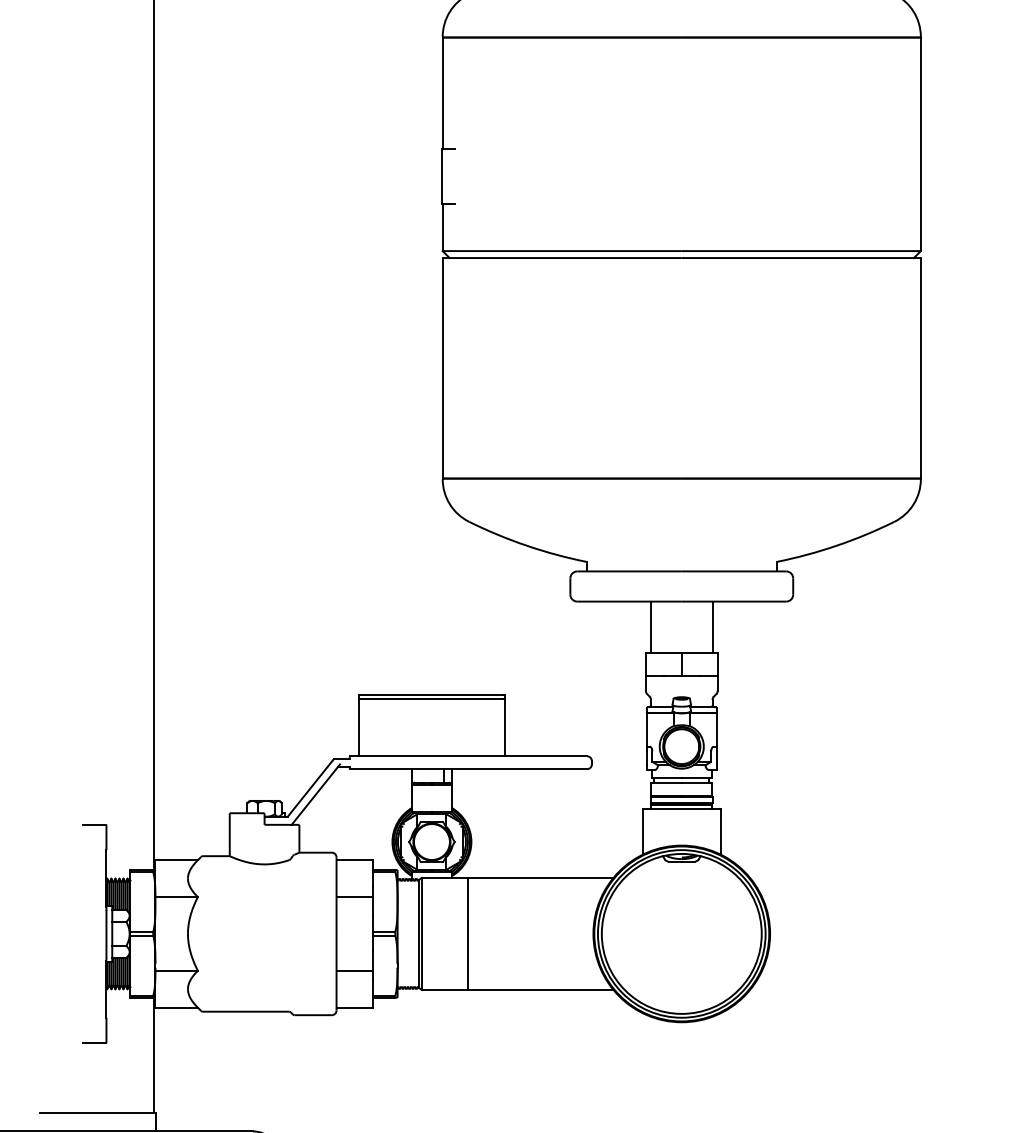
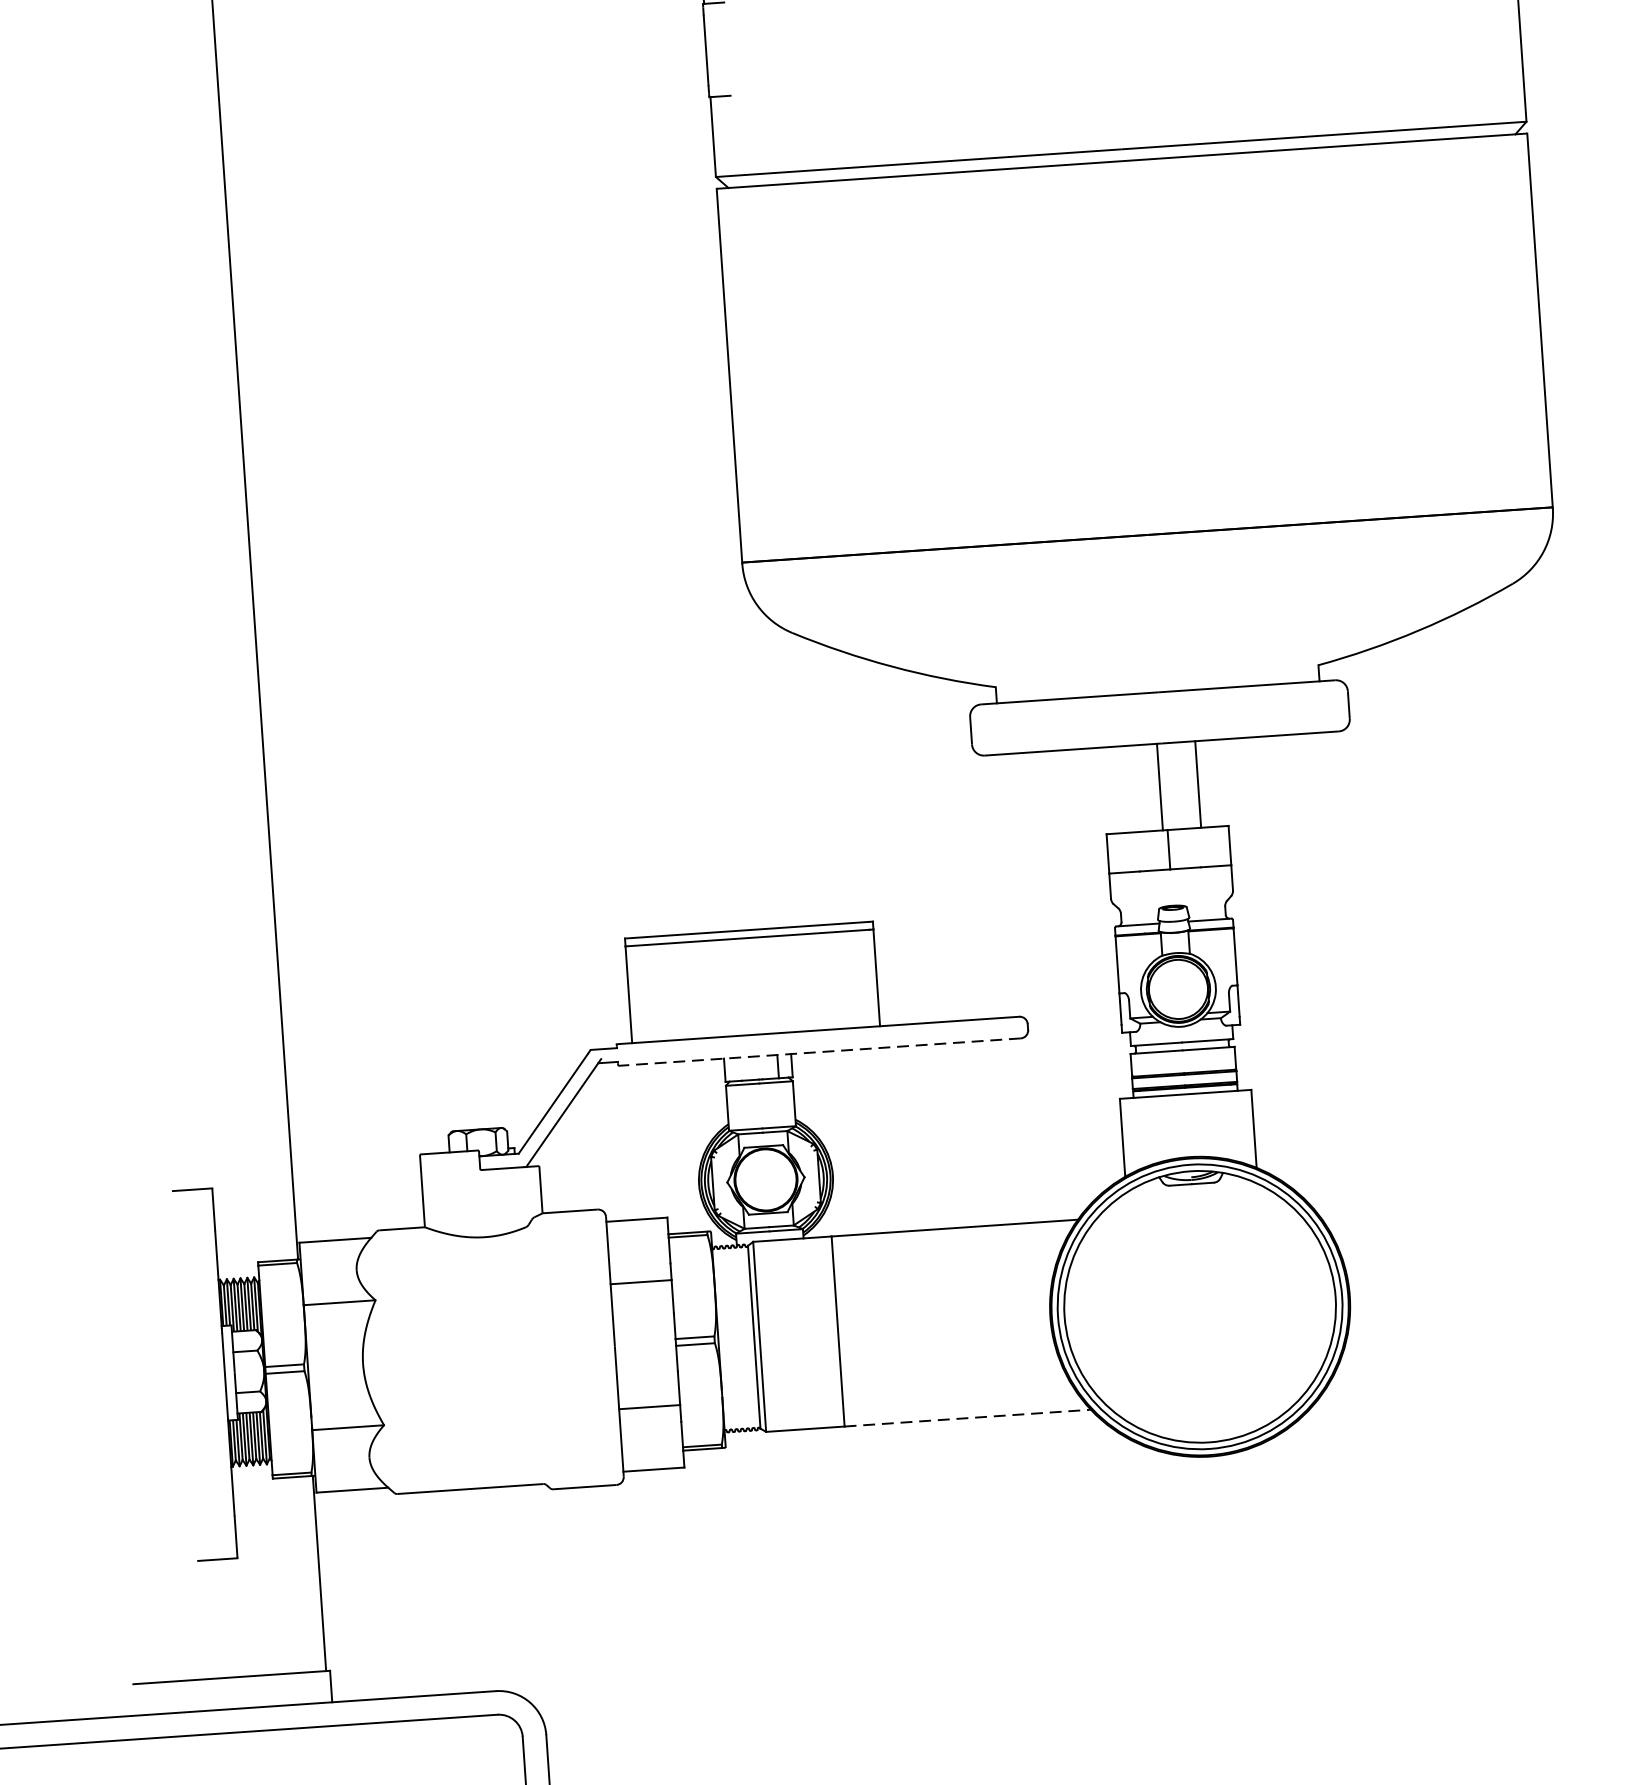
line: (650, 626) -> (1197, 783), moved
line: (713, 626) -> (1160, 785), moved
line: (468, 769) -> (819, 1052), solid -> dashed
line: (540, 990) -> (967, 1419), solid -> dashed

